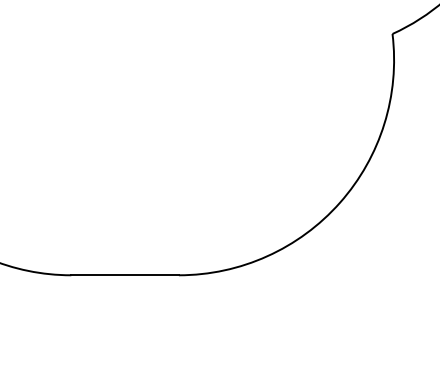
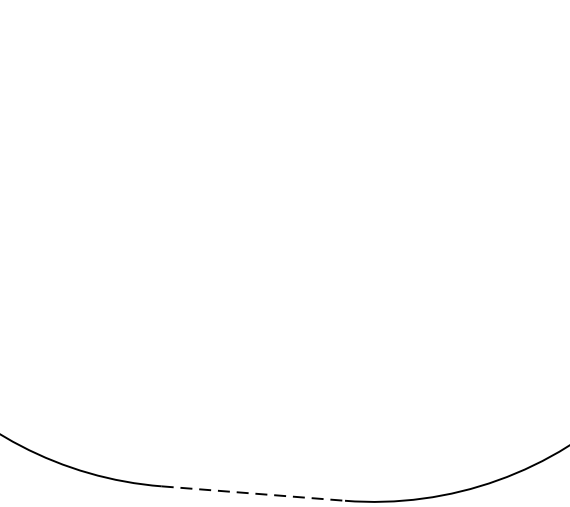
line: (125, 275) -> (253, 493), solid -> dashed

